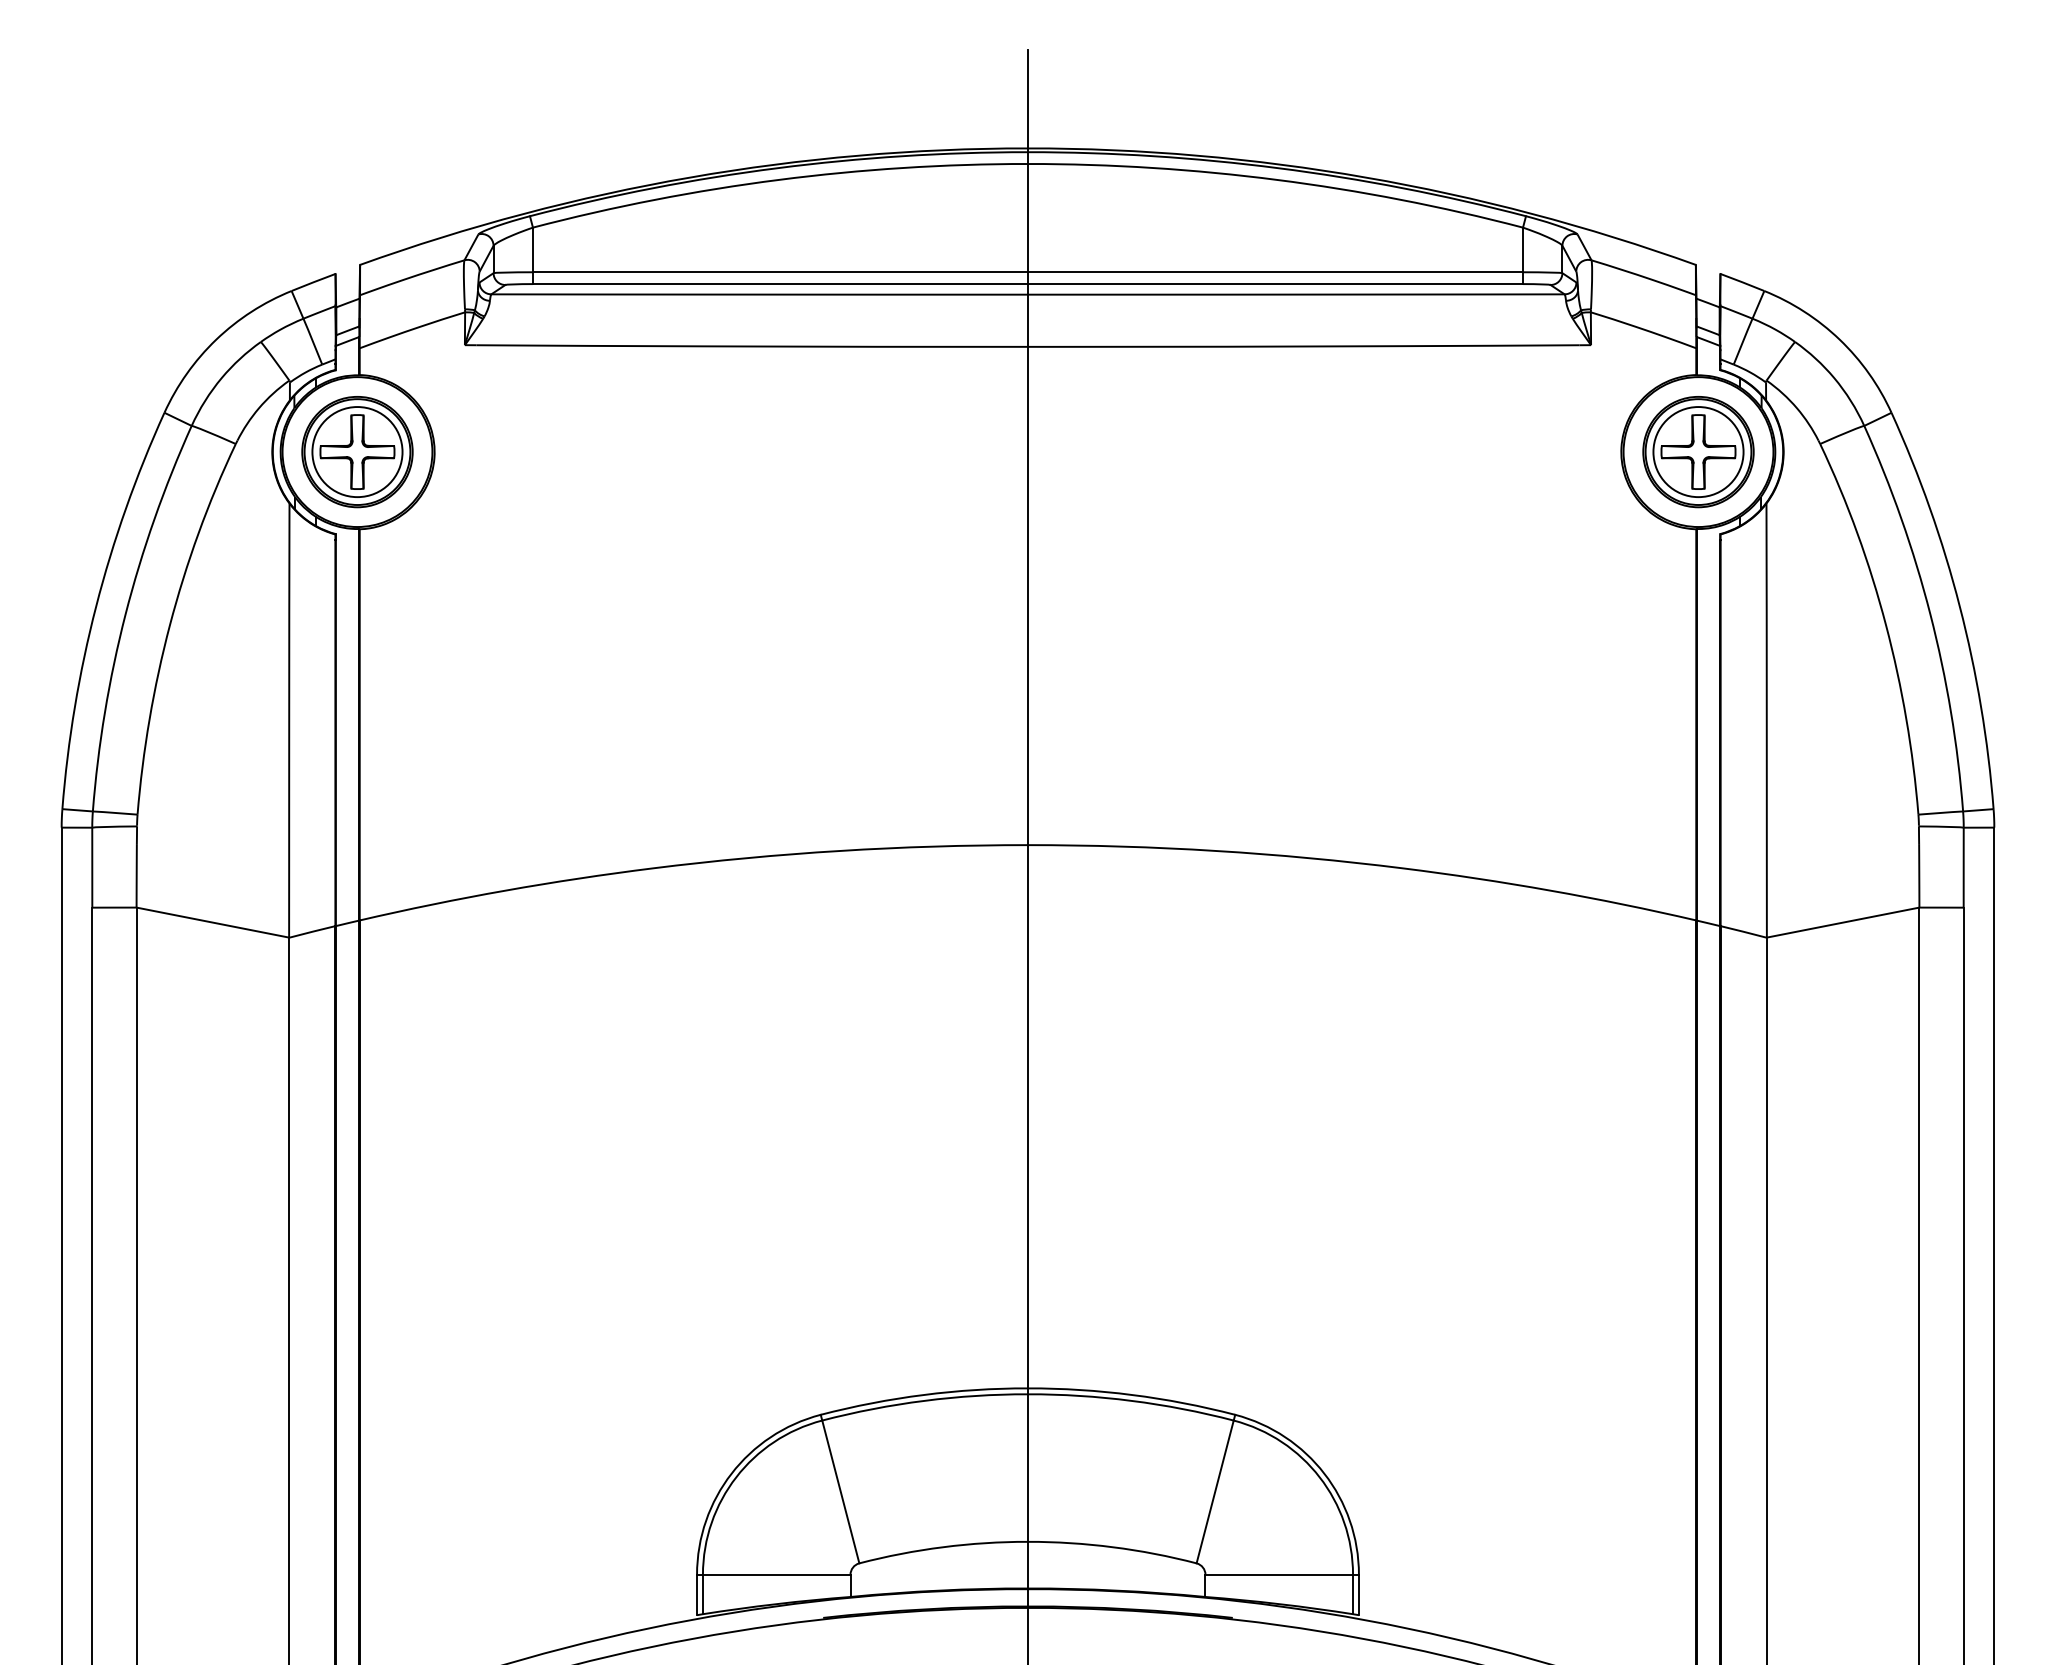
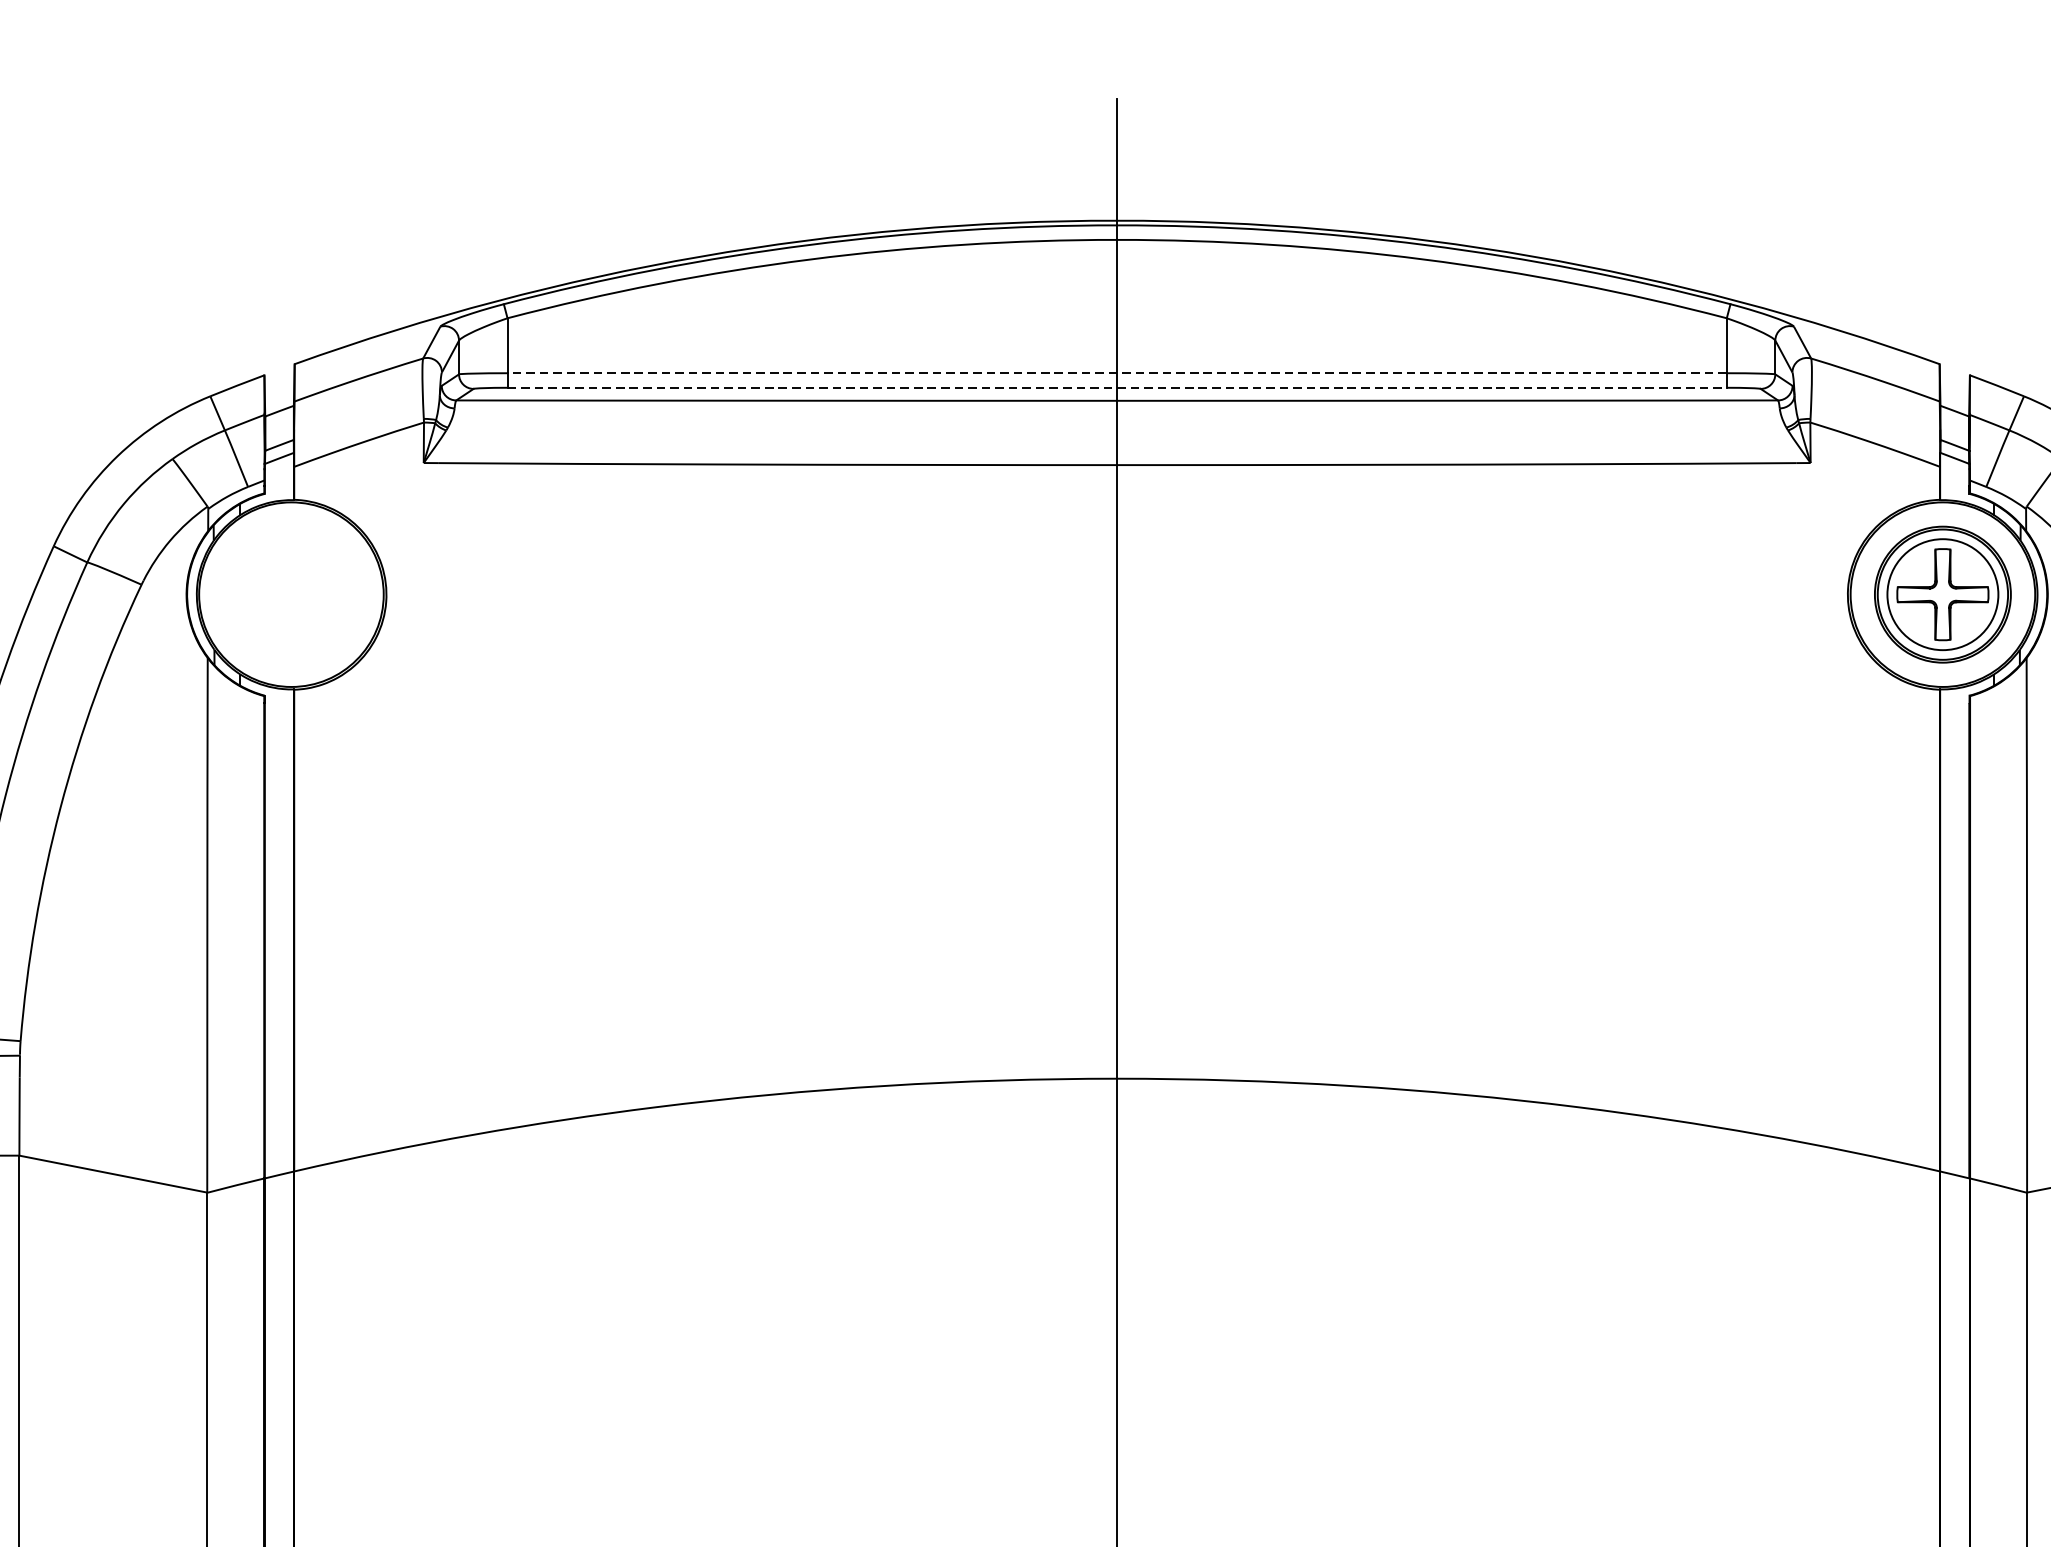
line: (1027, 272) -> (1116, 373), solid -> dashed
line: (1028, 284) -> (1117, 388), solid -> dashed
part: (357, 452) -> (291, 595), removed

